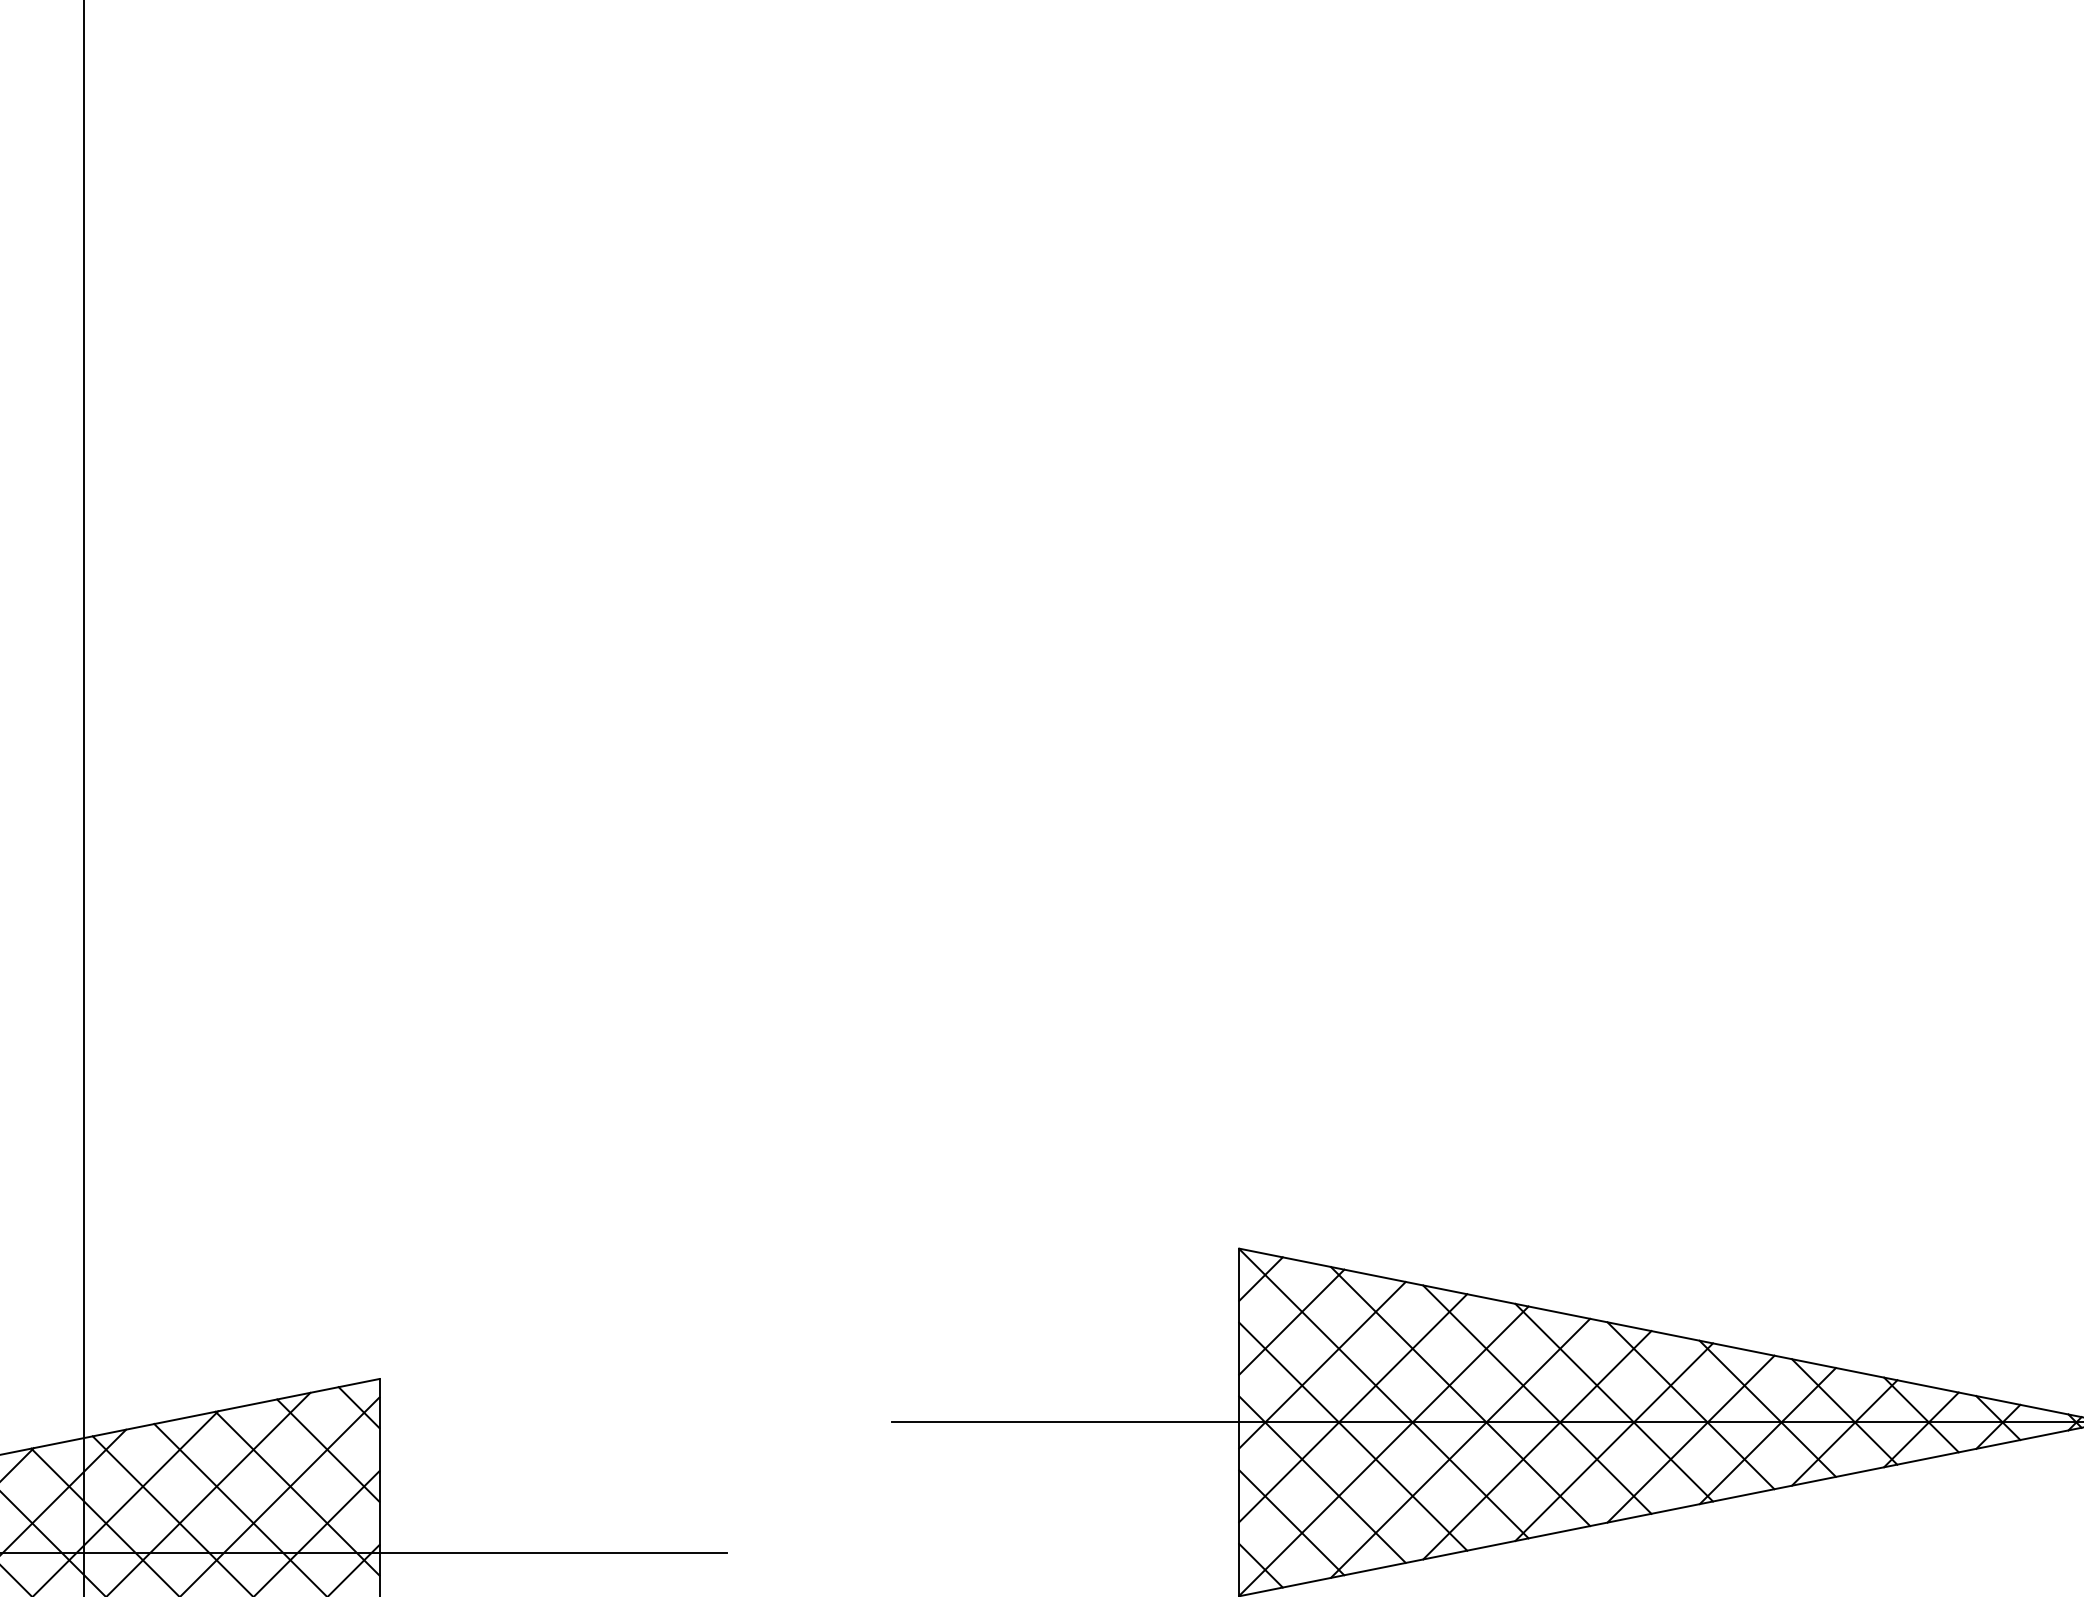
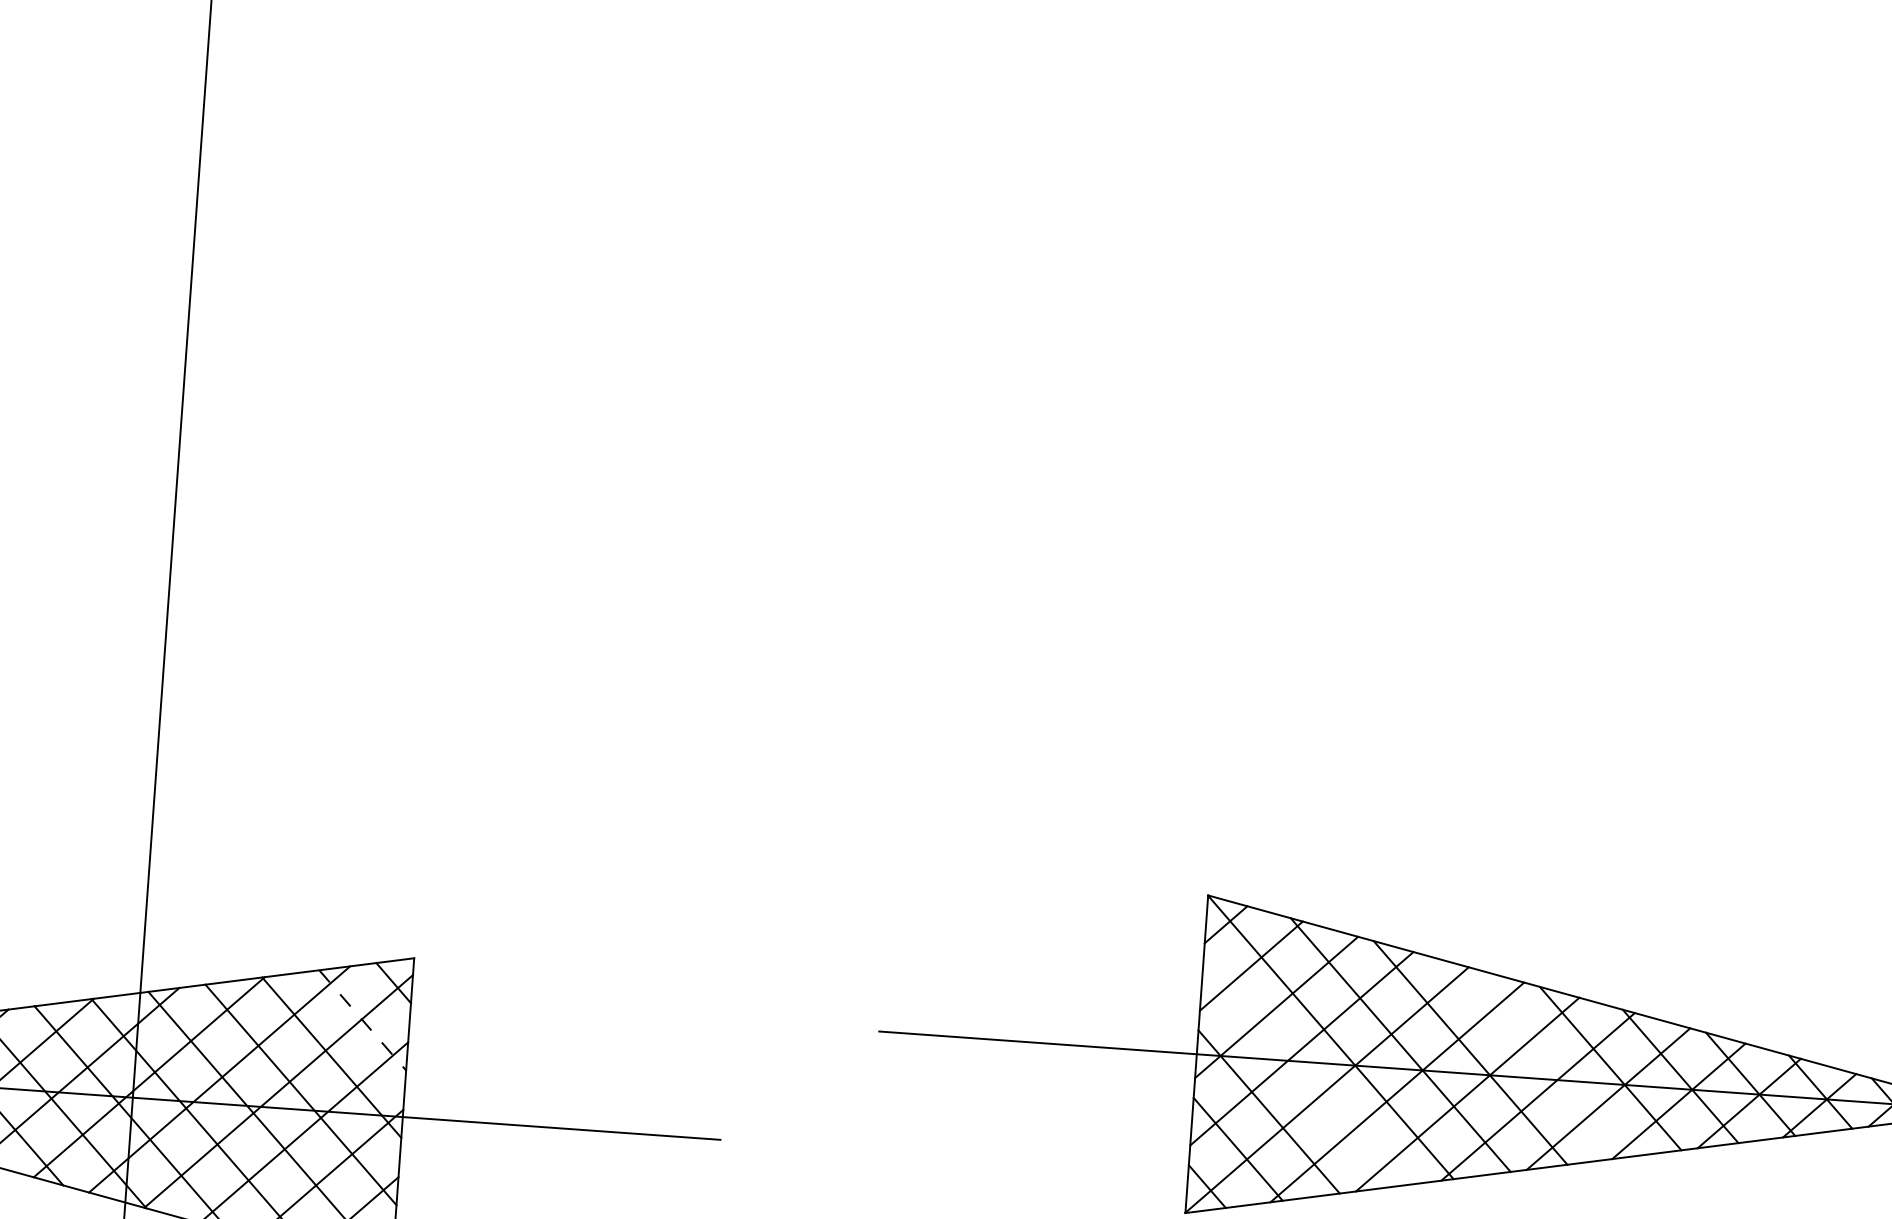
line: (1614, 1402) -> (1540, 1060), removed
line: (1353, 1436) -> (1300, 1074), removed
line: (328, 1451) -> (362, 1021), solid -> dashed

